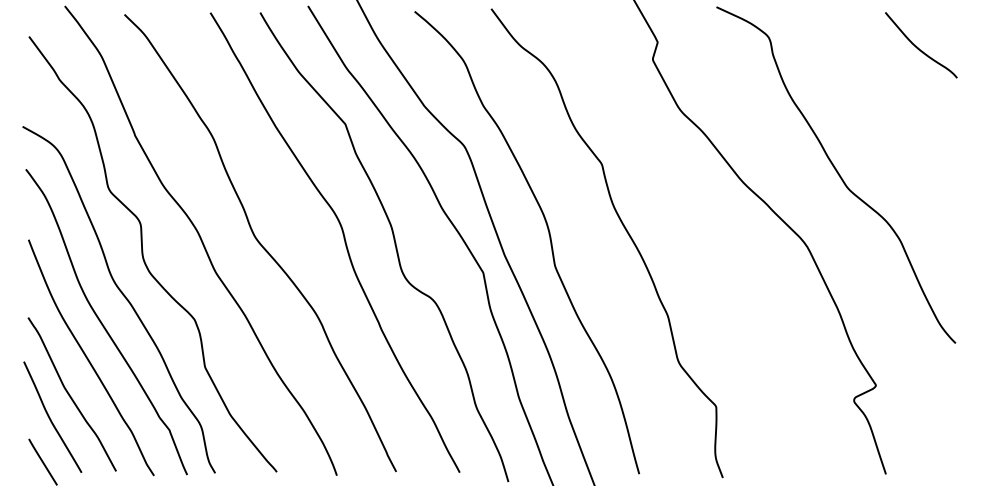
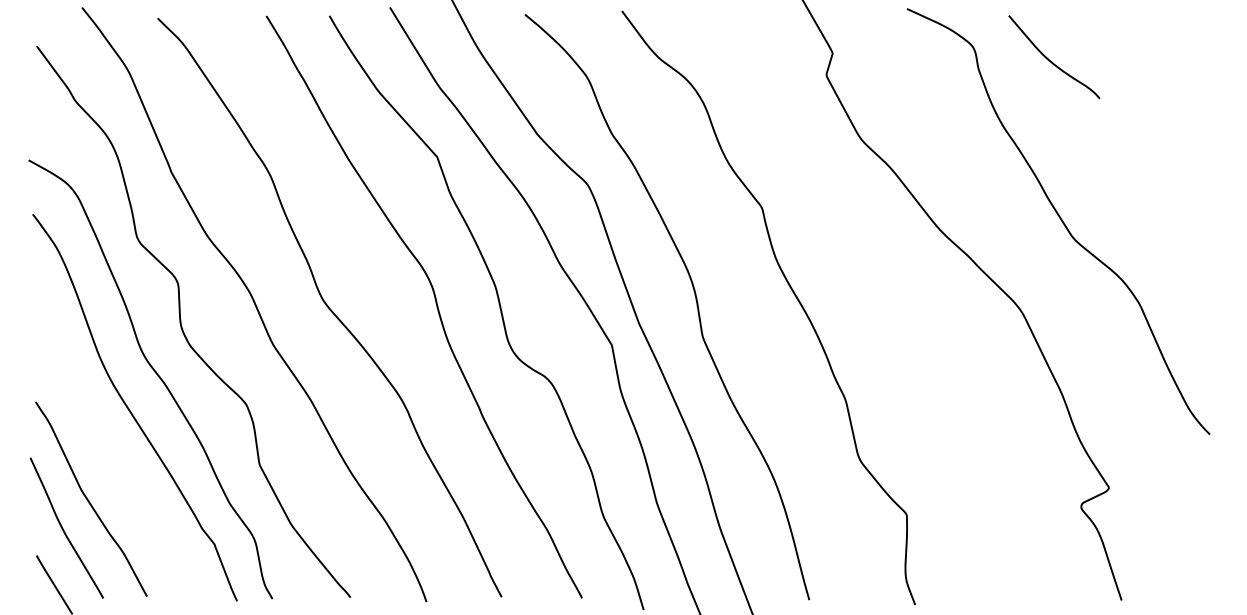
curve: (919, 48) -> (1052, 61), moved
curve: (88, 359) -> (112, 454), removed

